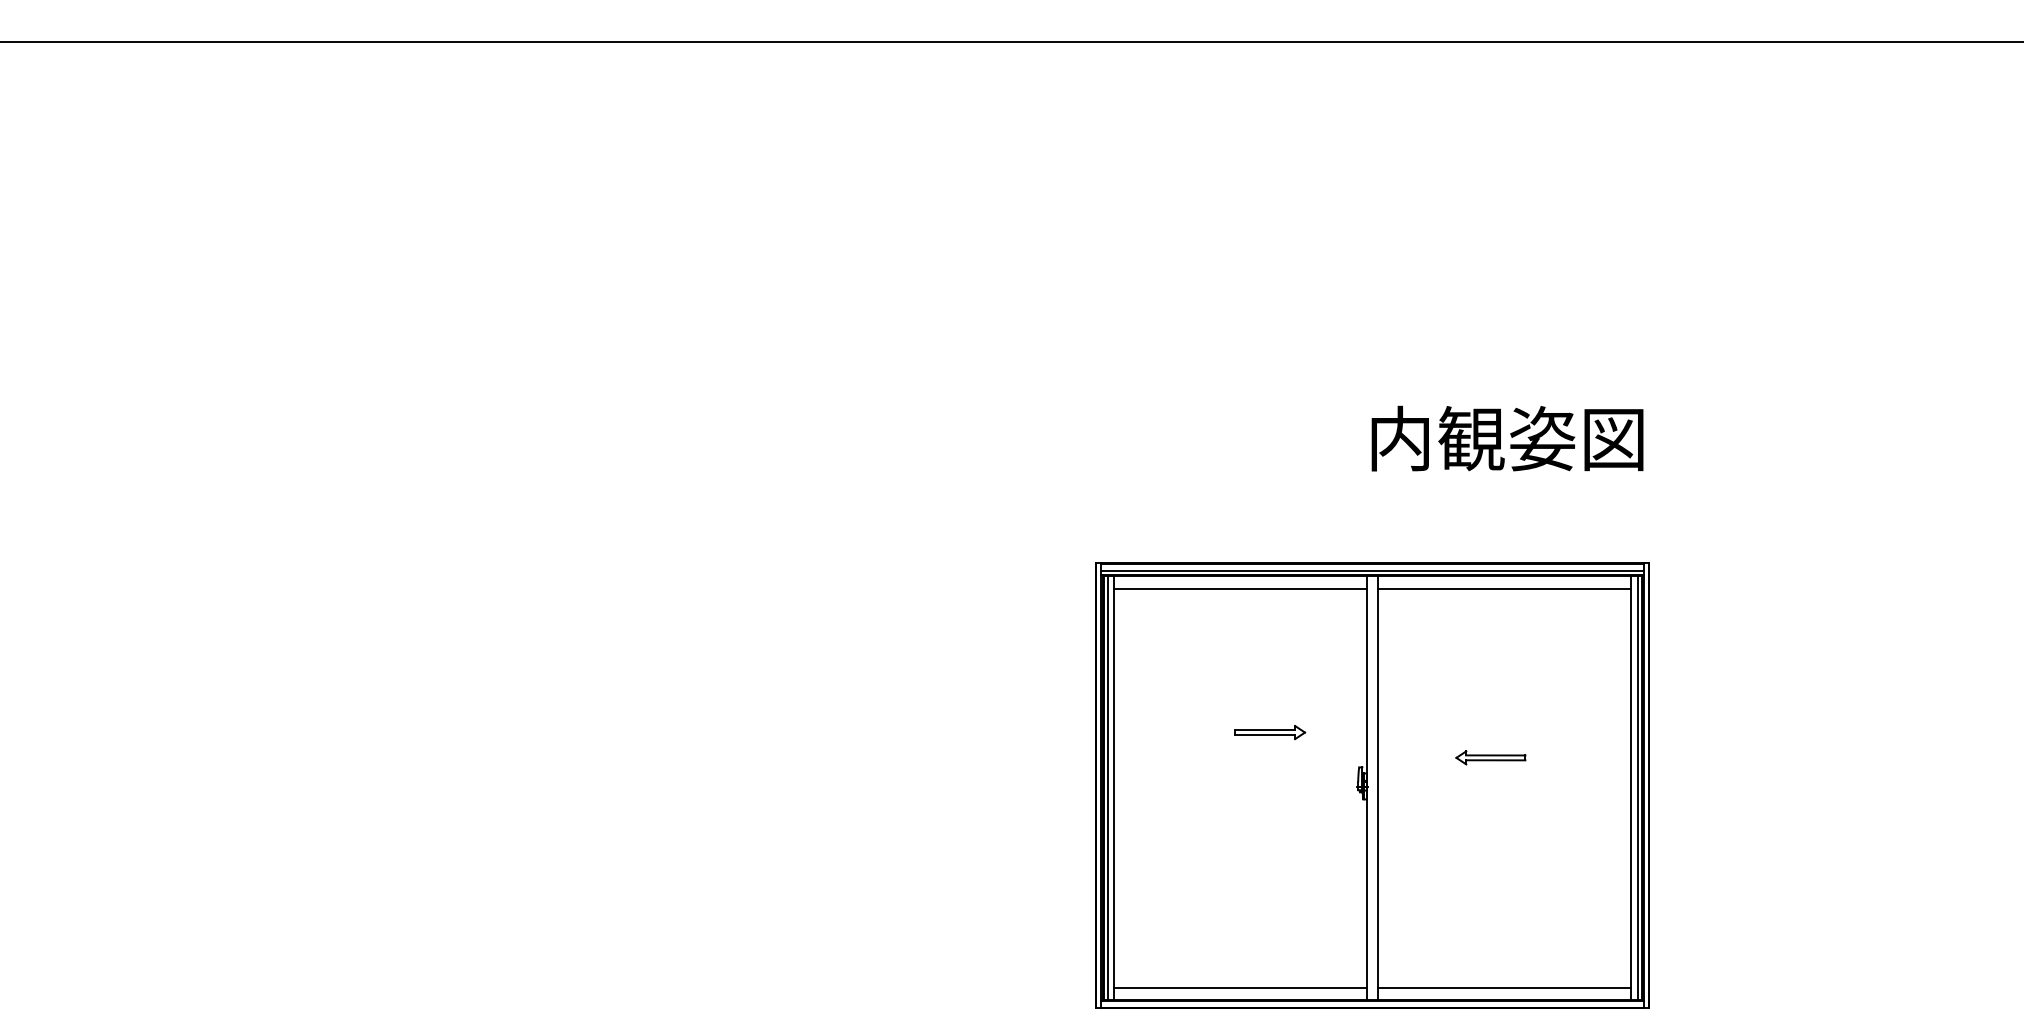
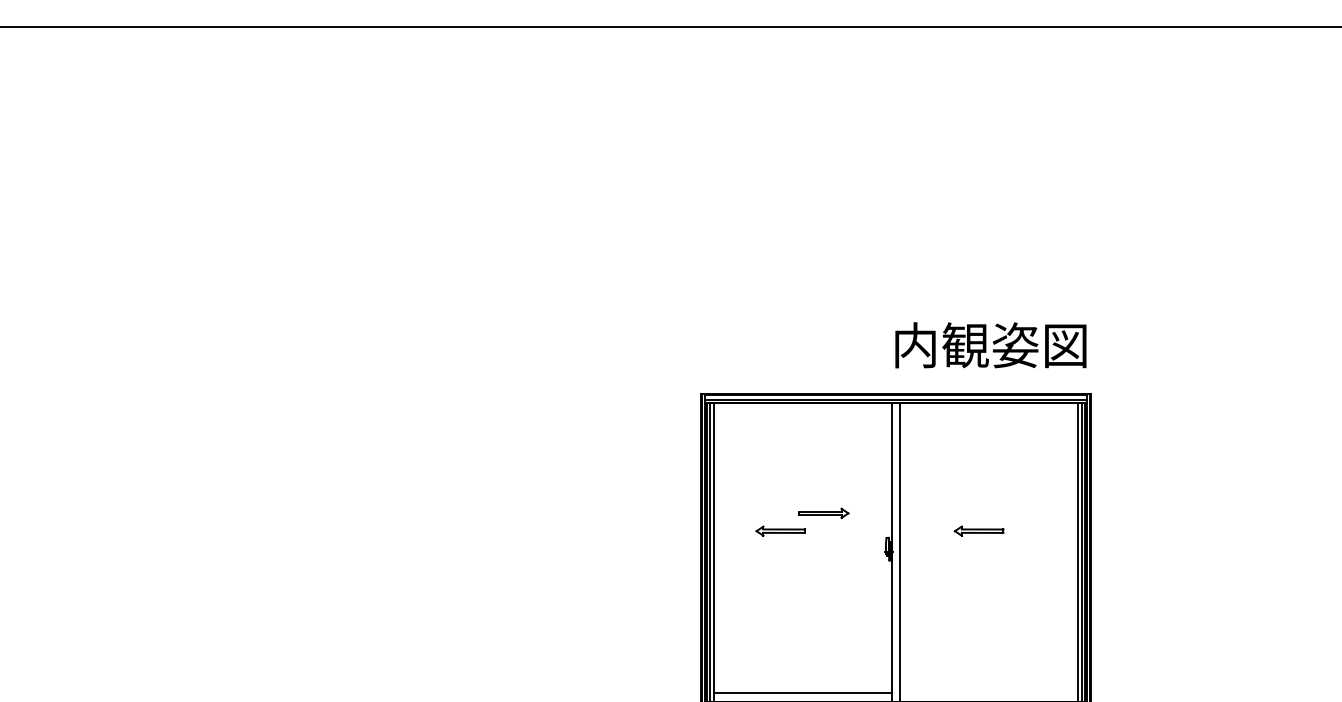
text: (1507, 438) -> (990, 345), moved
line: (1240, 588) -> (803, 412), removed
line: (1504, 588) -> (988, 412), removed
part: (1208, 757) -> (780, 530), added
line: (1504, 987) -> (988, 692), removed

